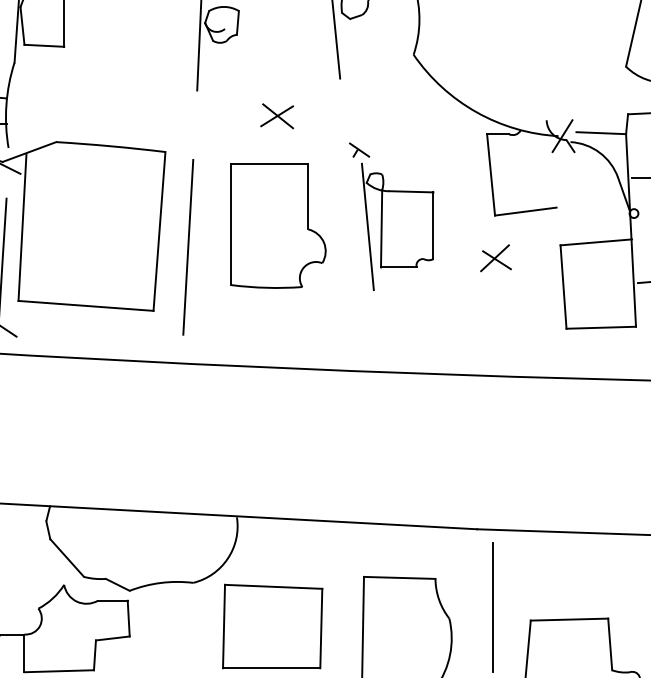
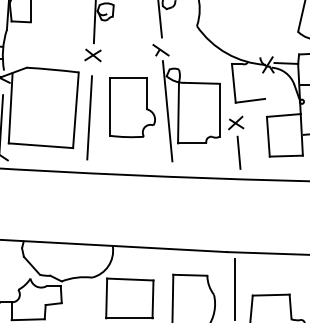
part: (276, 116) -> (92, 55), moved
part: (391, 217) -> (186, 103), size x1.67
line: (500, 320) -> (238, 152), added

